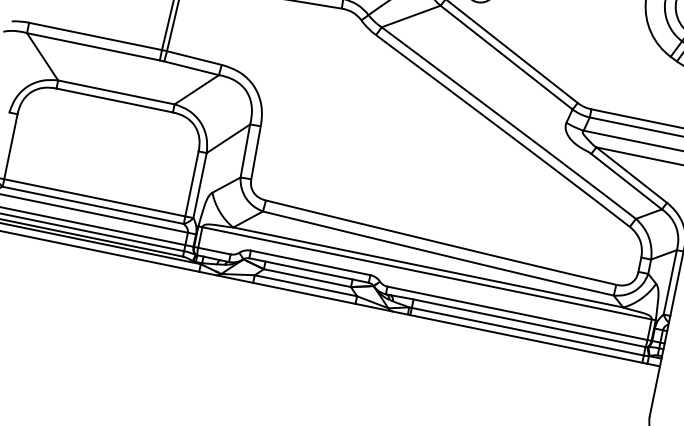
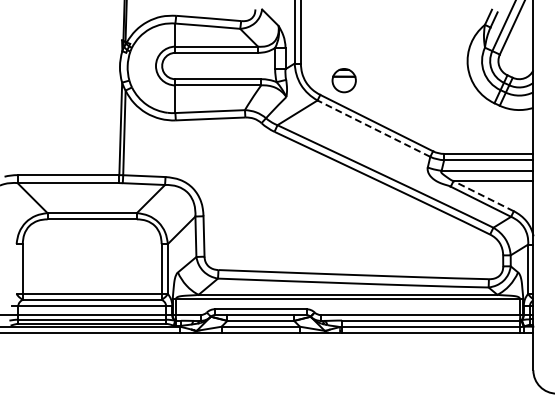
line: (506, 57) -> (373, 128), solid -> dashed
line: (631, 175) -> (483, 196), solid -> dashed

